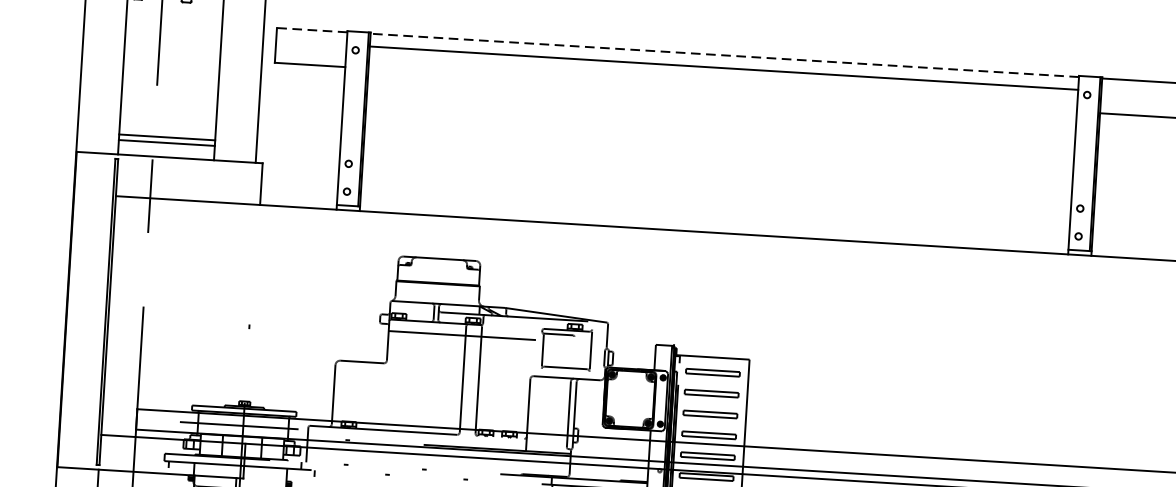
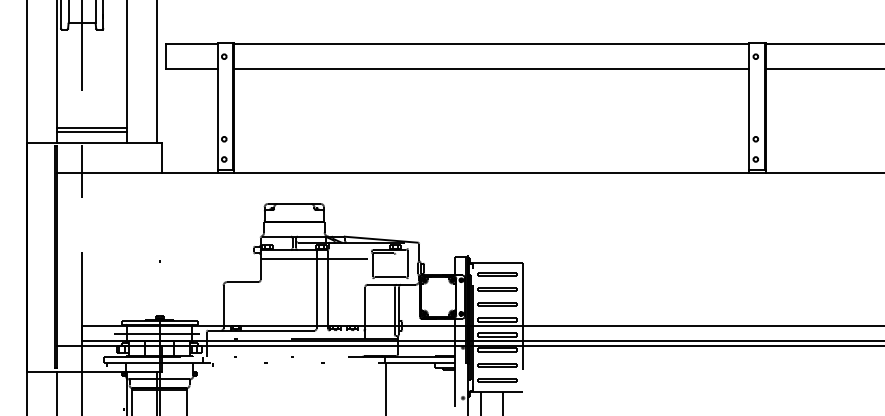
line: (311, 30) -> (191, 44), dashed -> solid
line: (724, 55) -> (491, 44), dashed -> solid
line: (723, 68) -> (491, 69), moved

